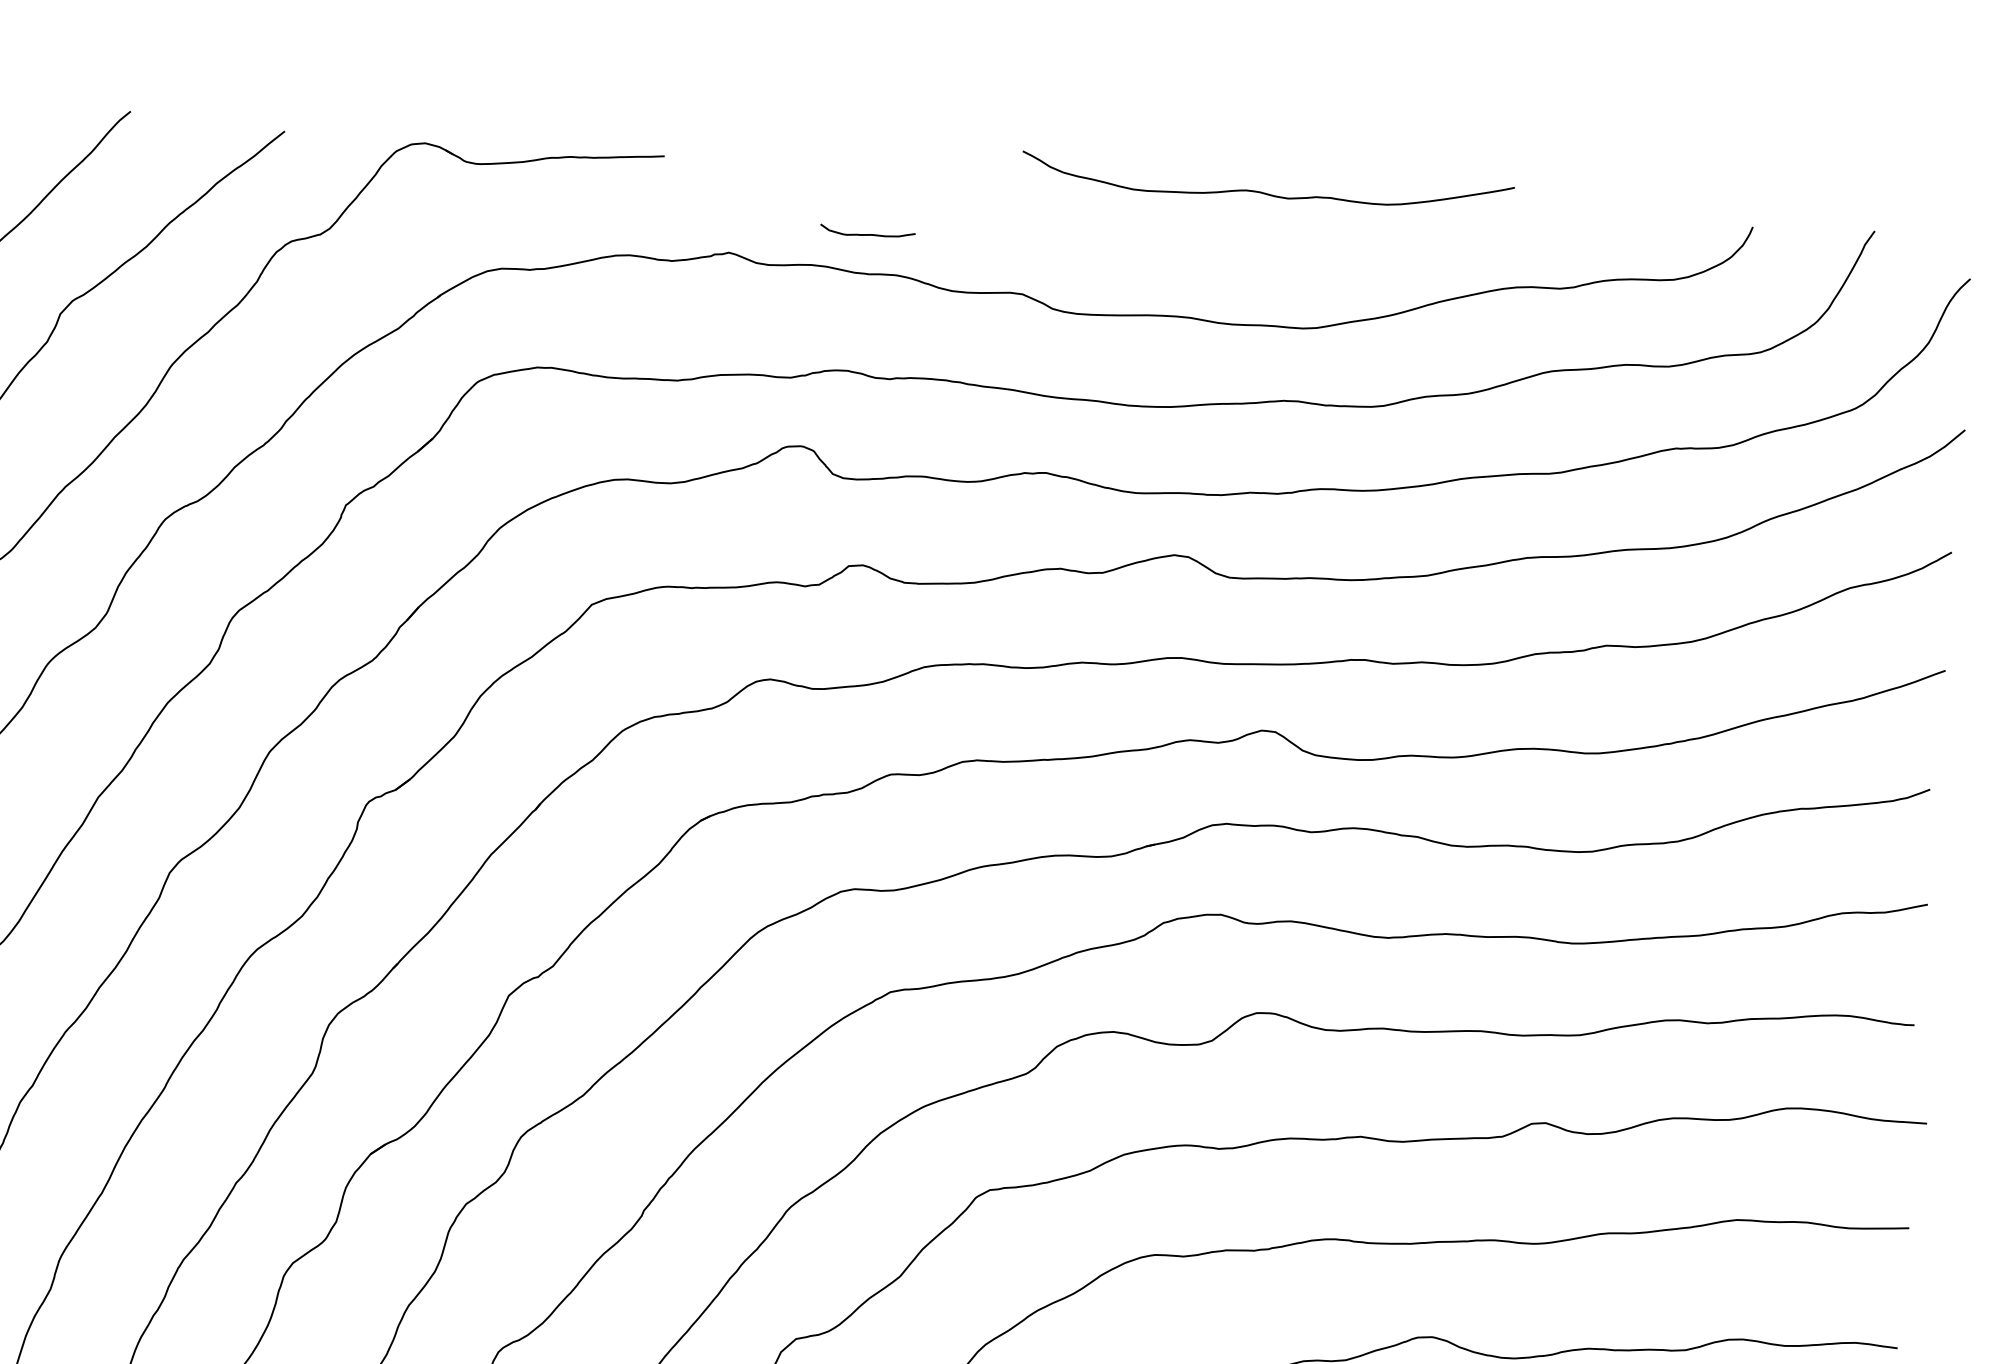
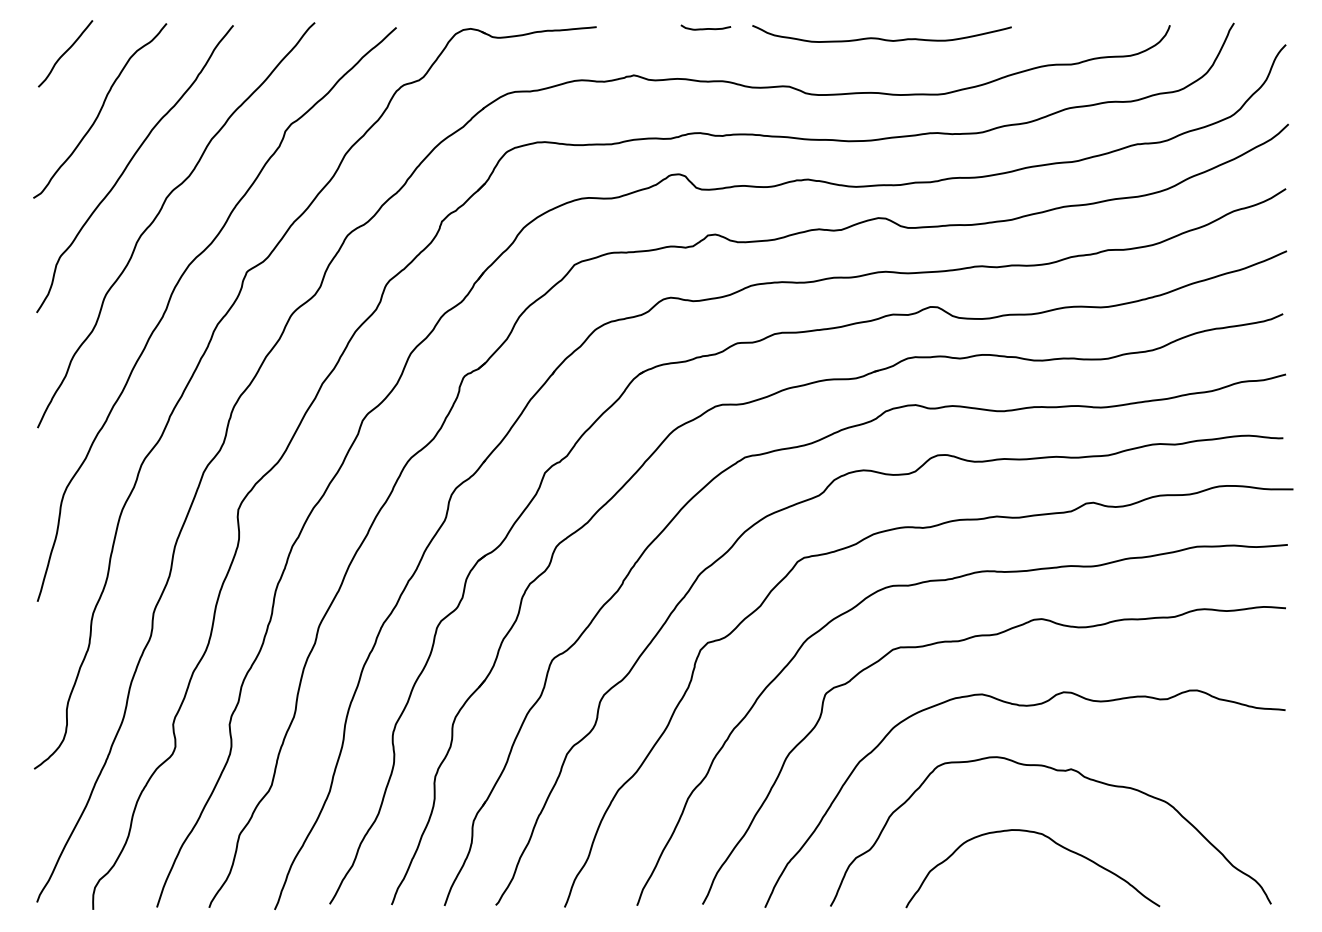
curve: (1260, 190) -> (878, 37), moved
curve: (866, 233) -> (705, 28), moved

